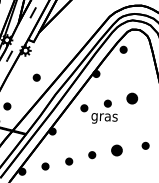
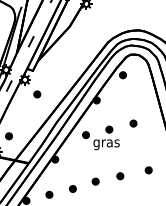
part: (36, 77) -> (37, 94), moved
part: (132, 98) -> (133, 123), size x0.62
part: (117, 150) -> (120, 176), size x0.62

